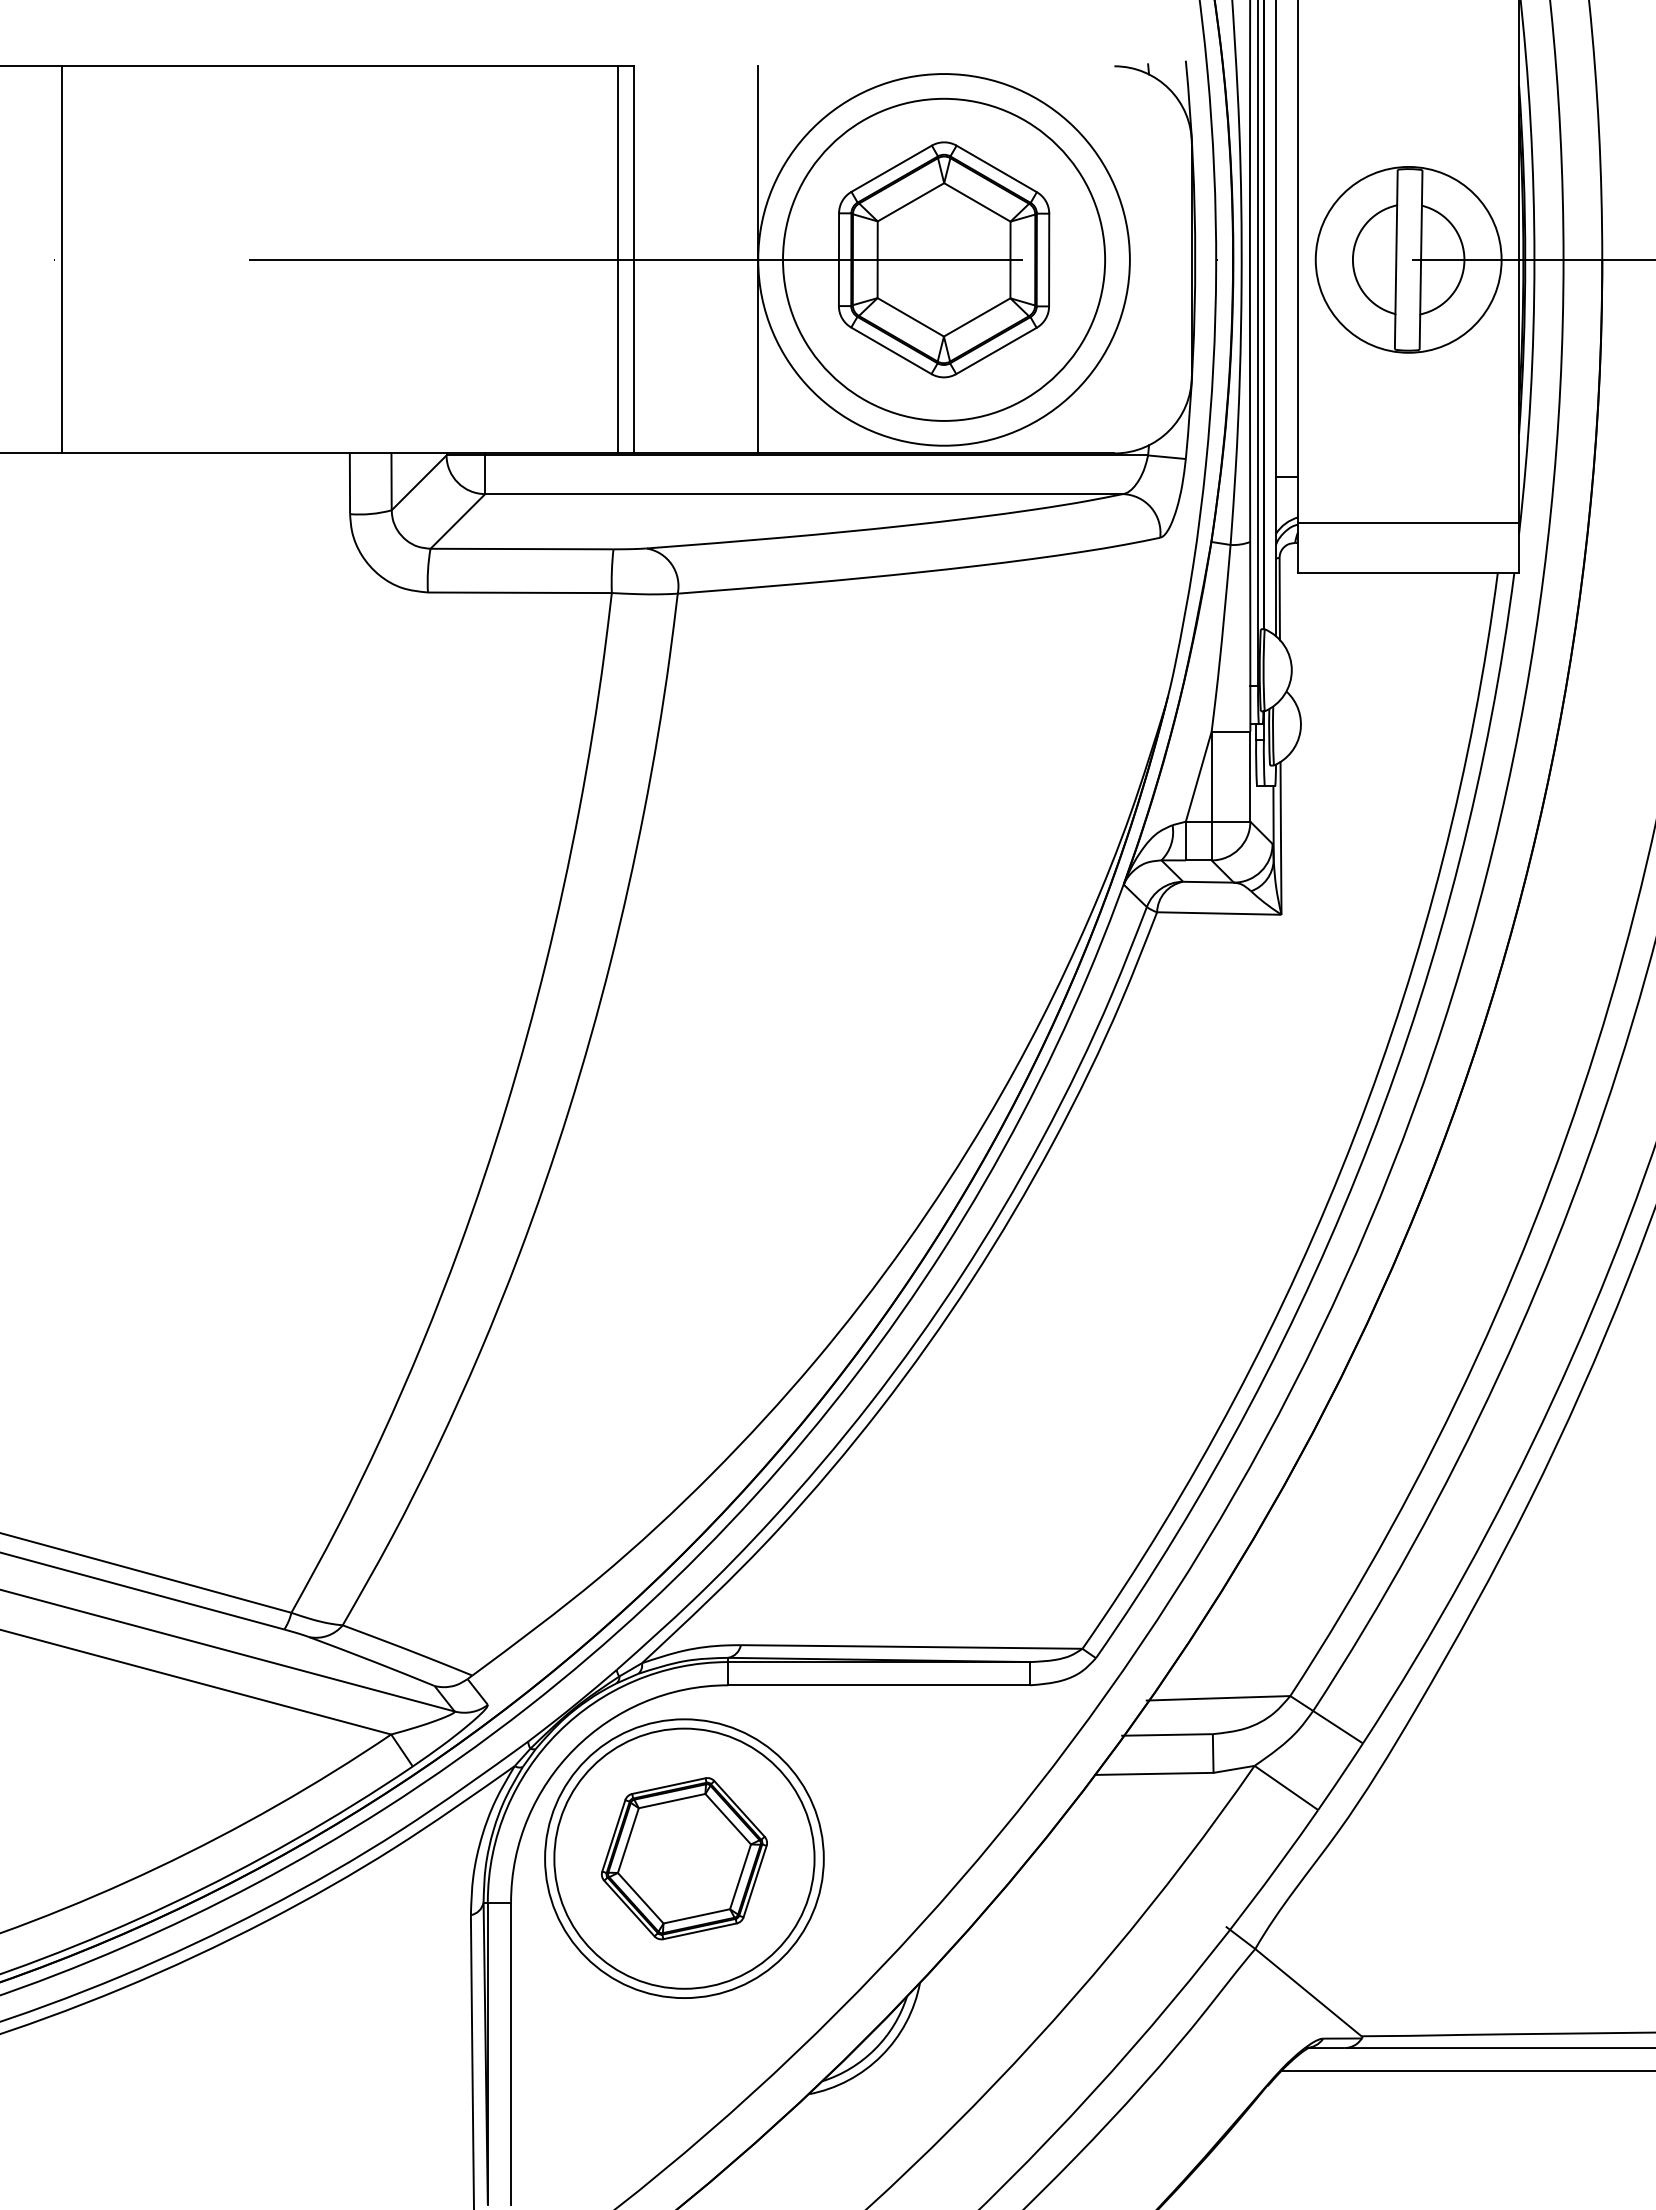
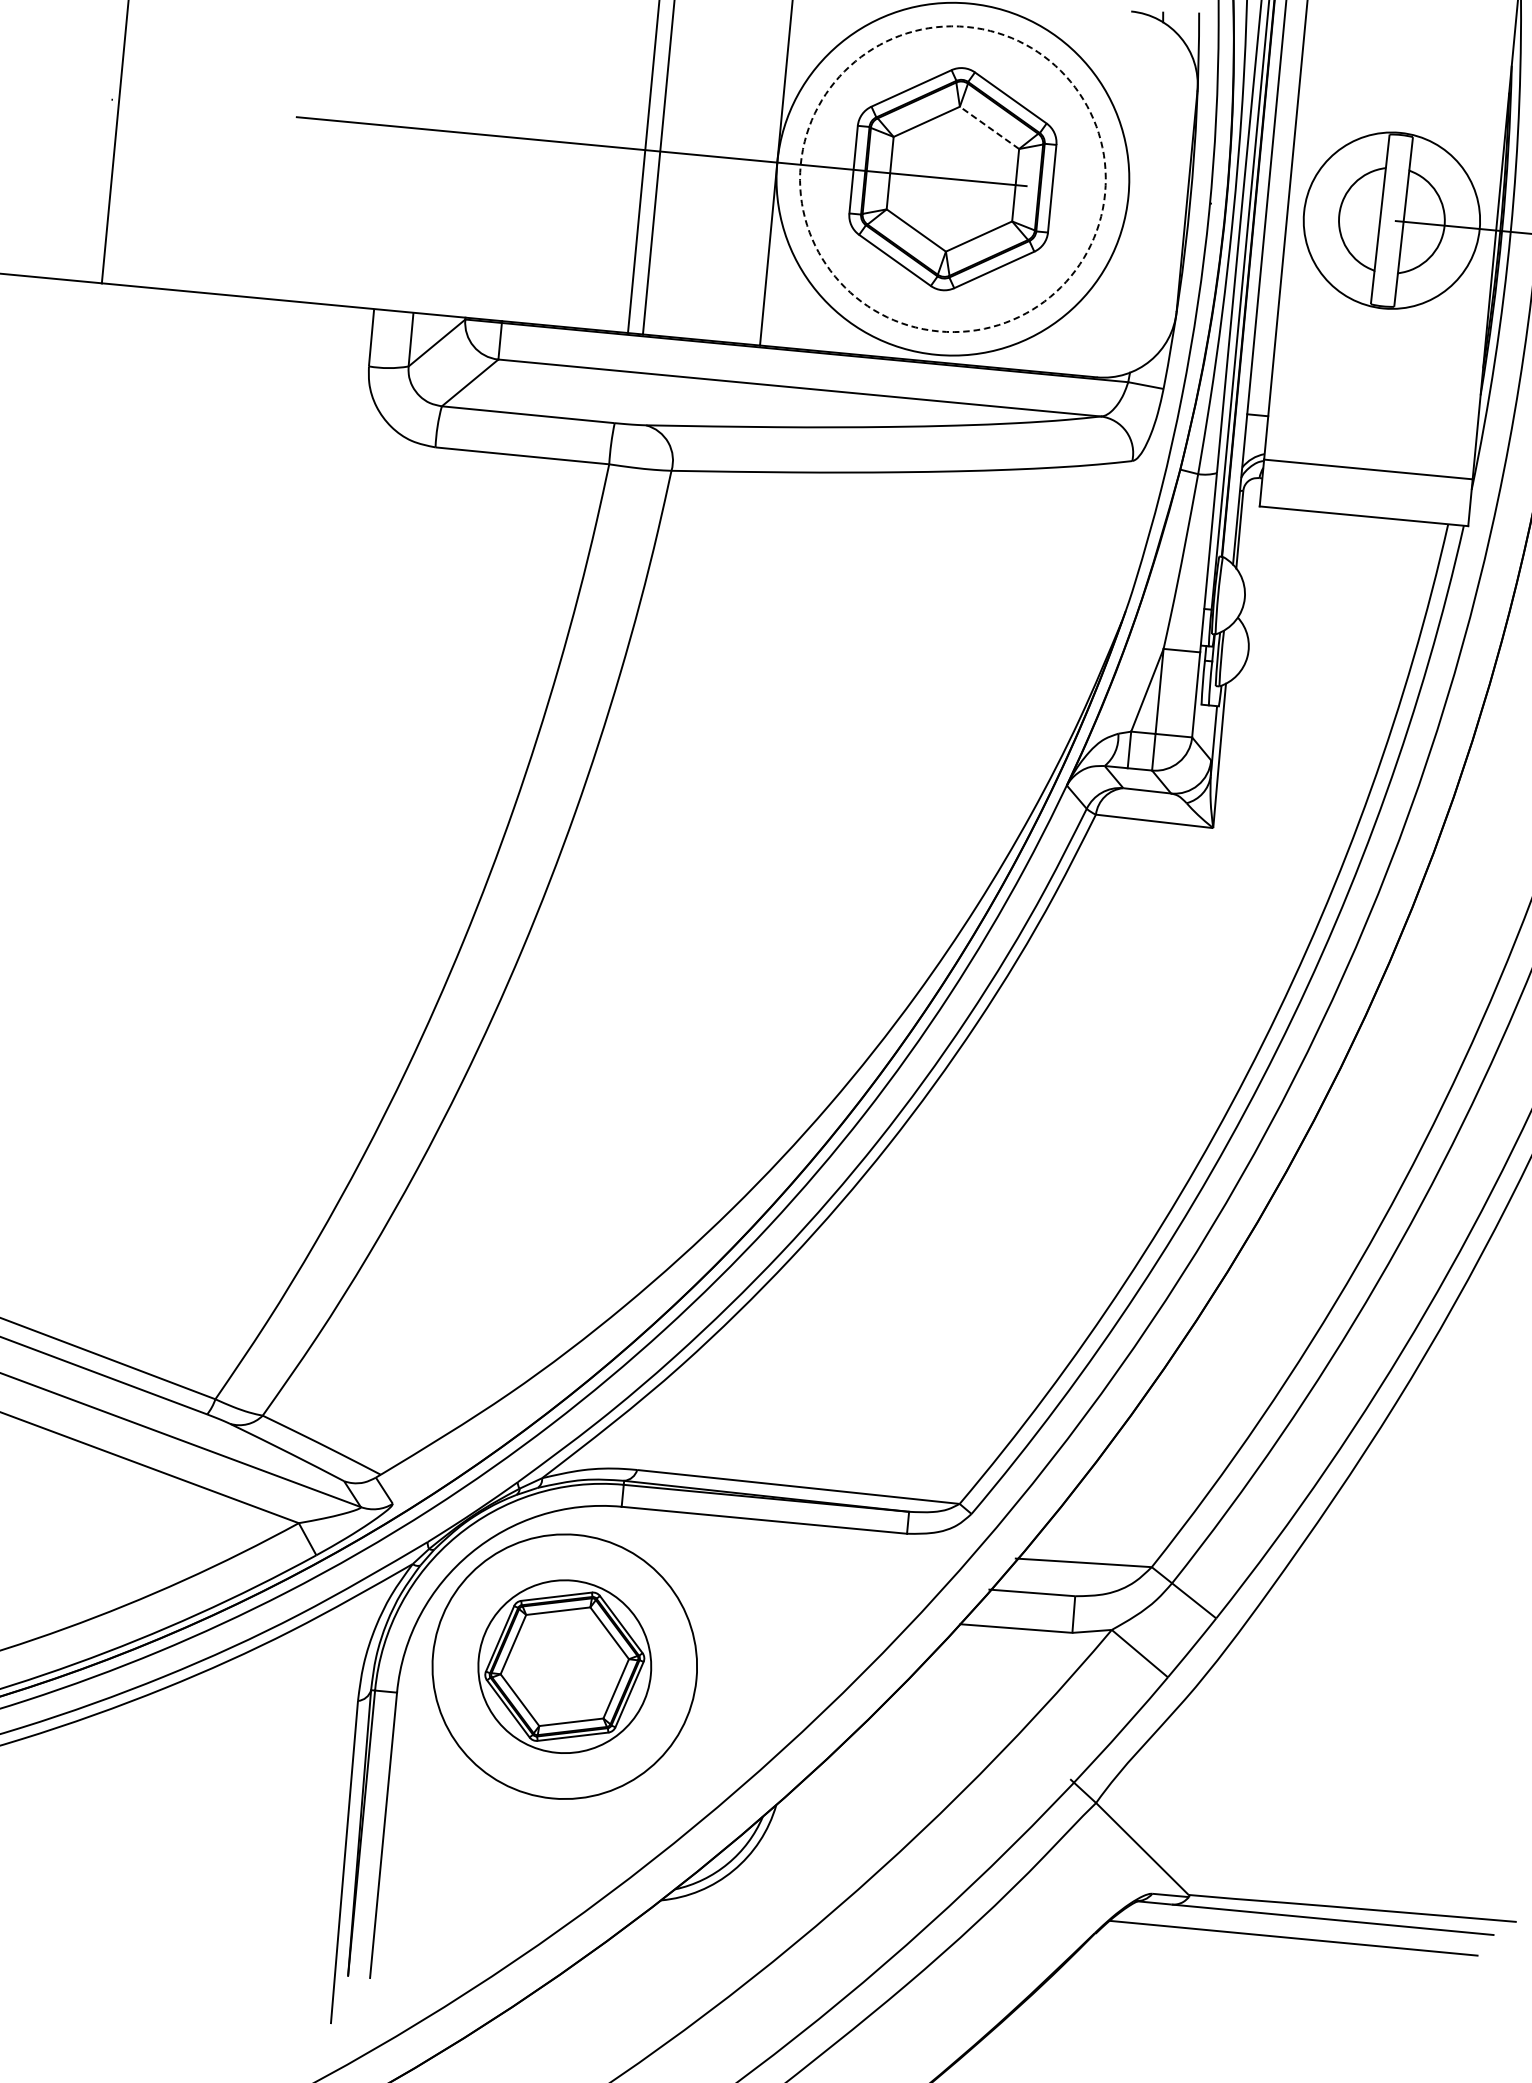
line: (976, 202) -> (988, 127), solid -> dashed
circle: (944, 259) -> (953, 178), solid -> dashed
circle: (684, 1858) -> (564, 1666), size x0.7

